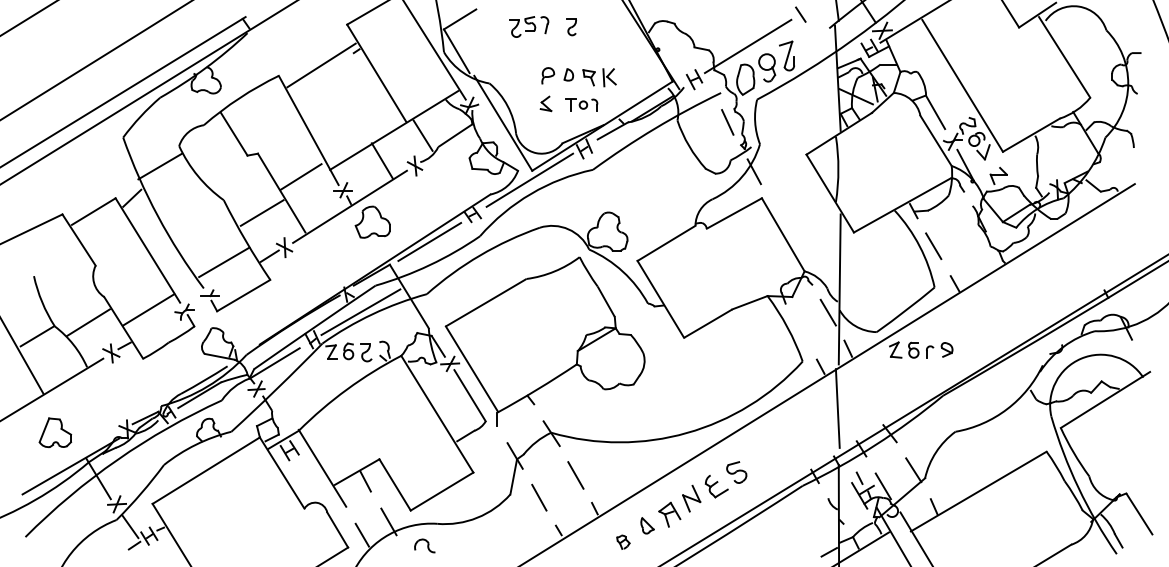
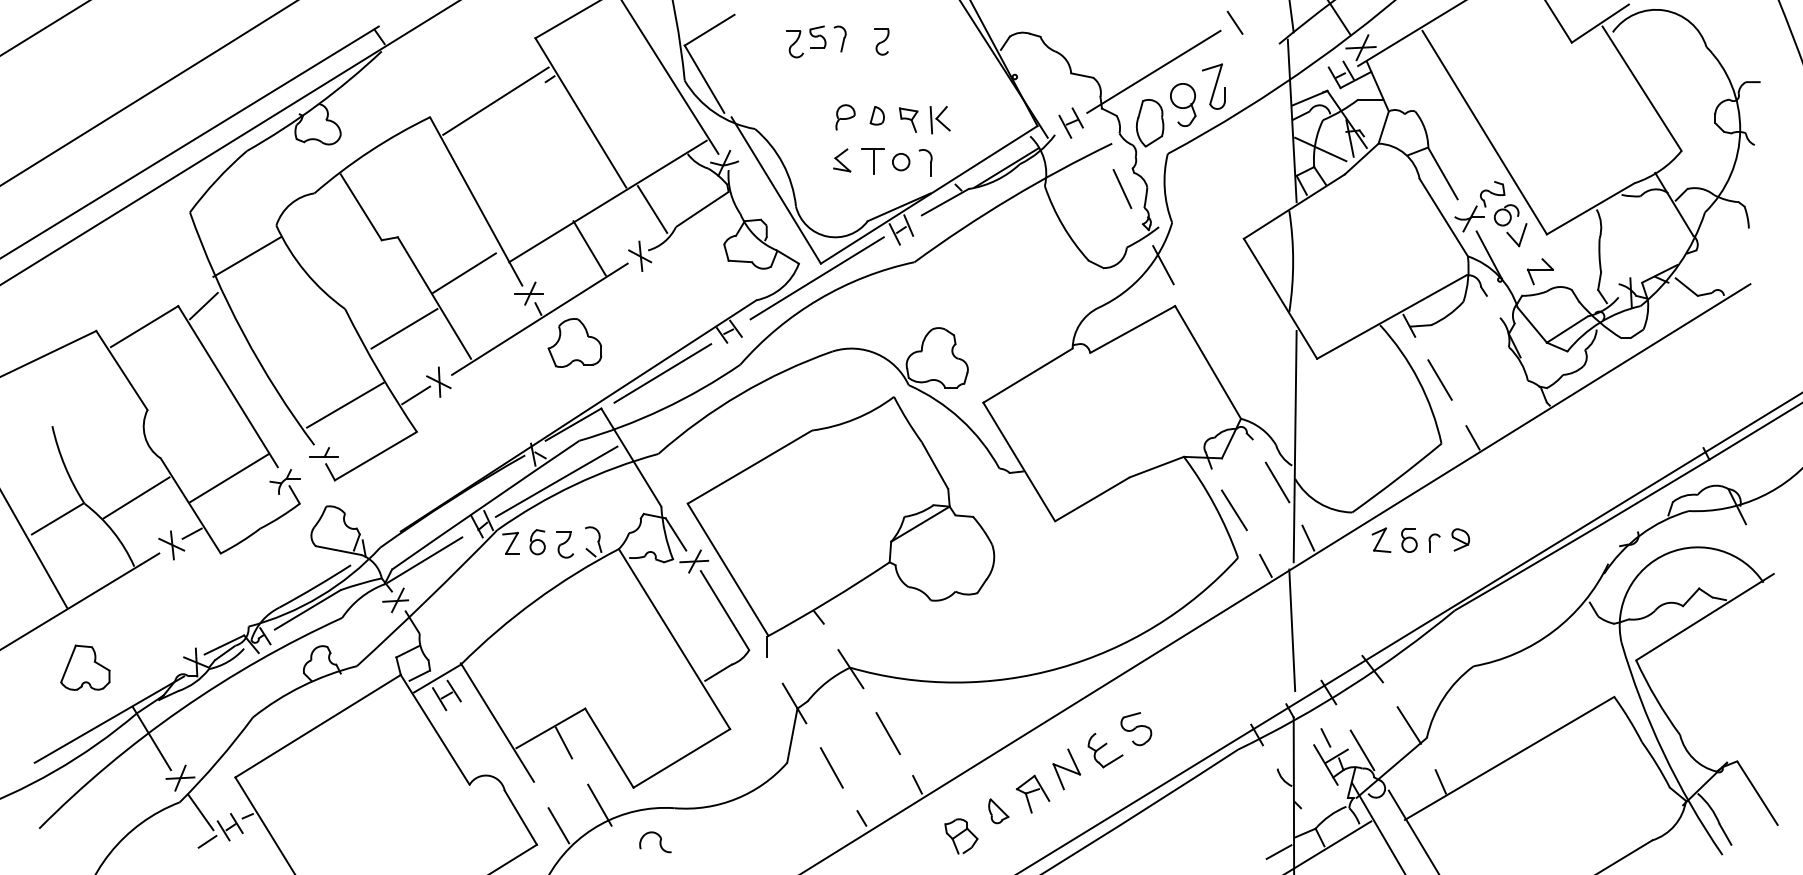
part: (581, 105) -> (896, 162), size x1.43
line: (800, 330) -> (1234, 509), added
part: (623, 542) -> (961, 836), size x1.67

